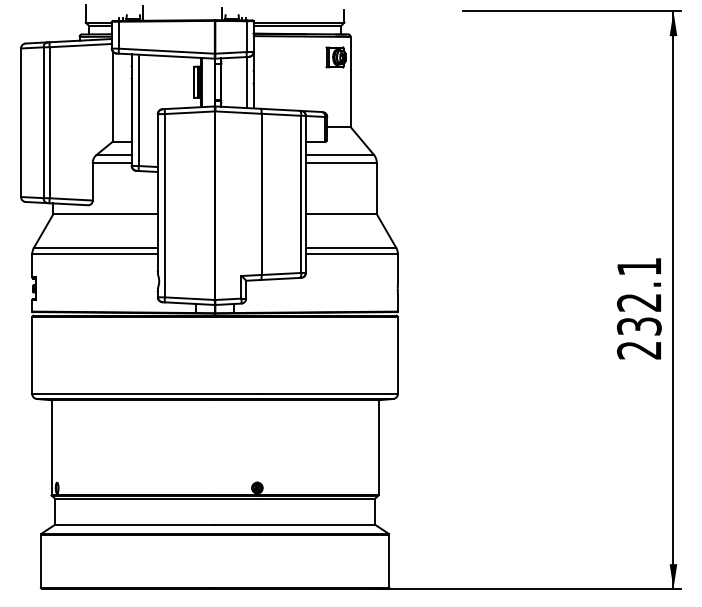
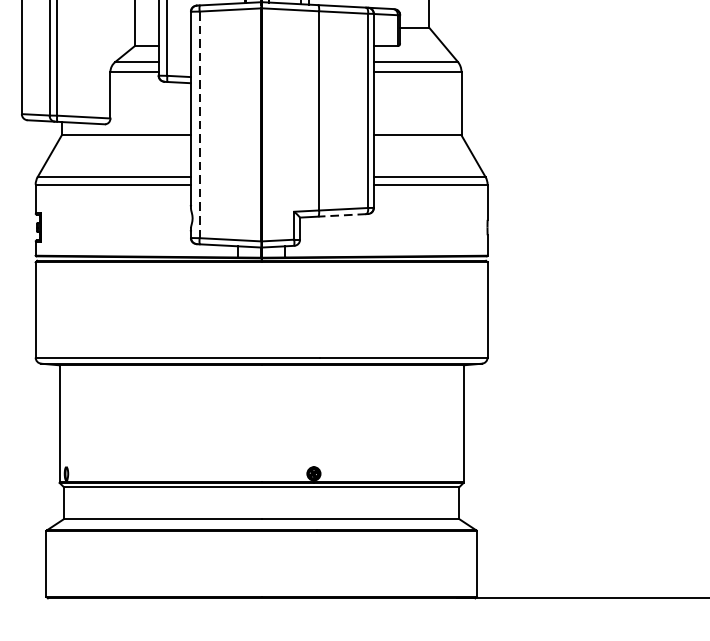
line: (164, 205) -> (199, 124), solid -> dashed
line: (279, 278) -> (341, 214), solid -> dashed

